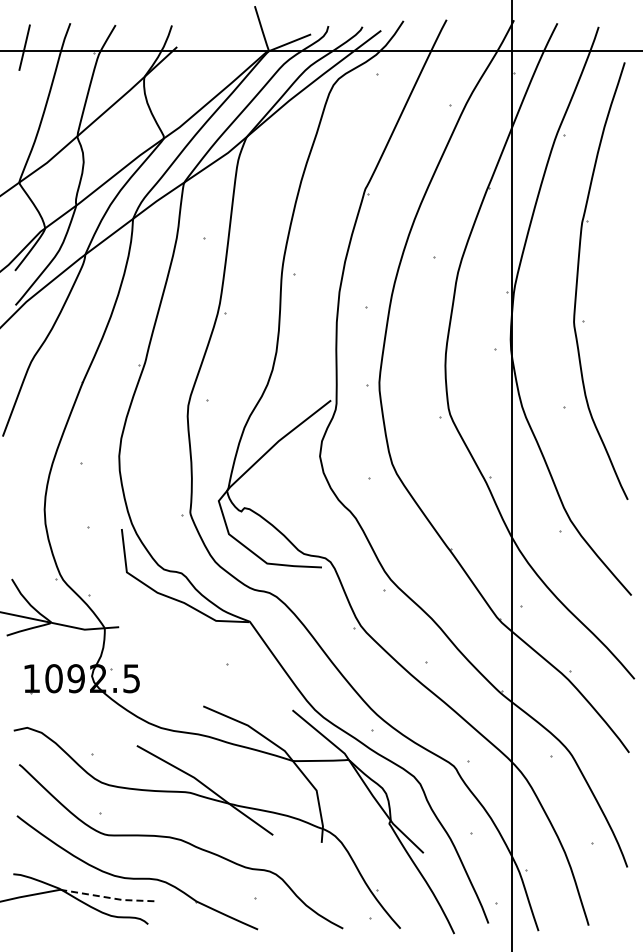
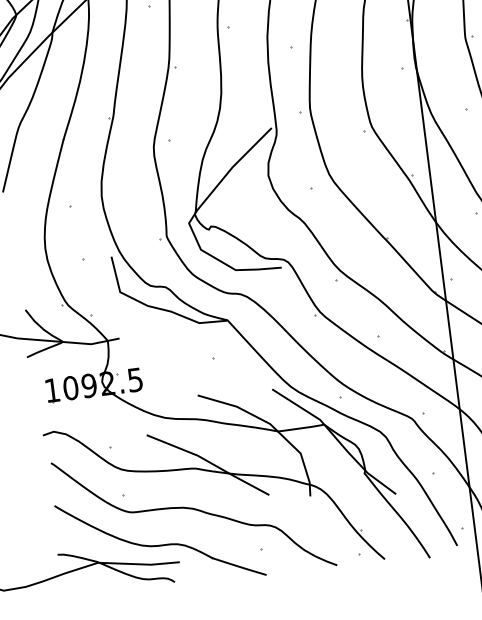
line: (109, 897) -> (139, 564), dashed -> solid

